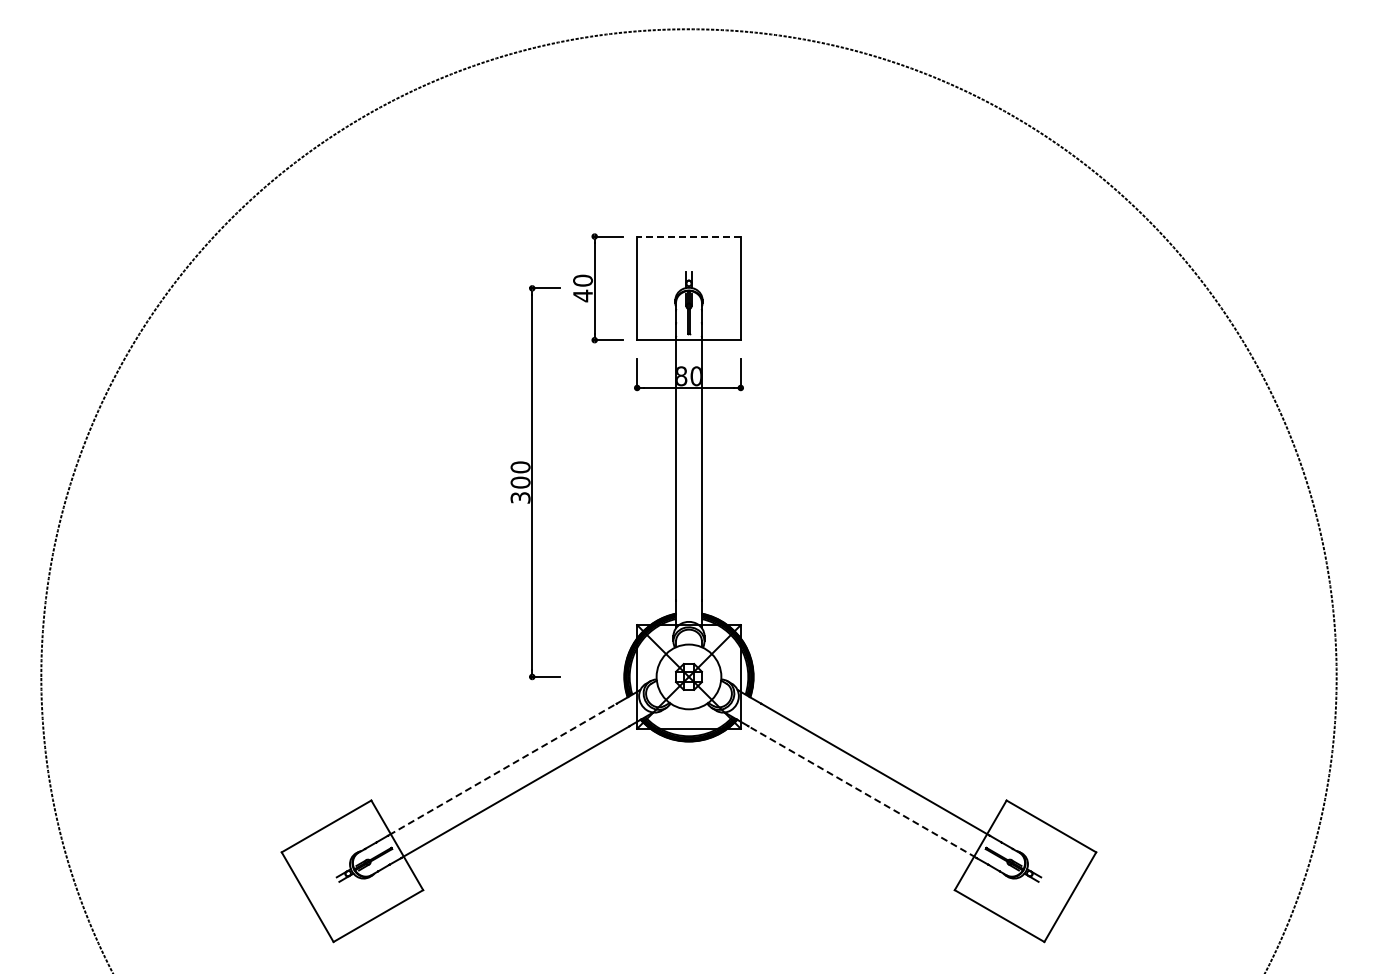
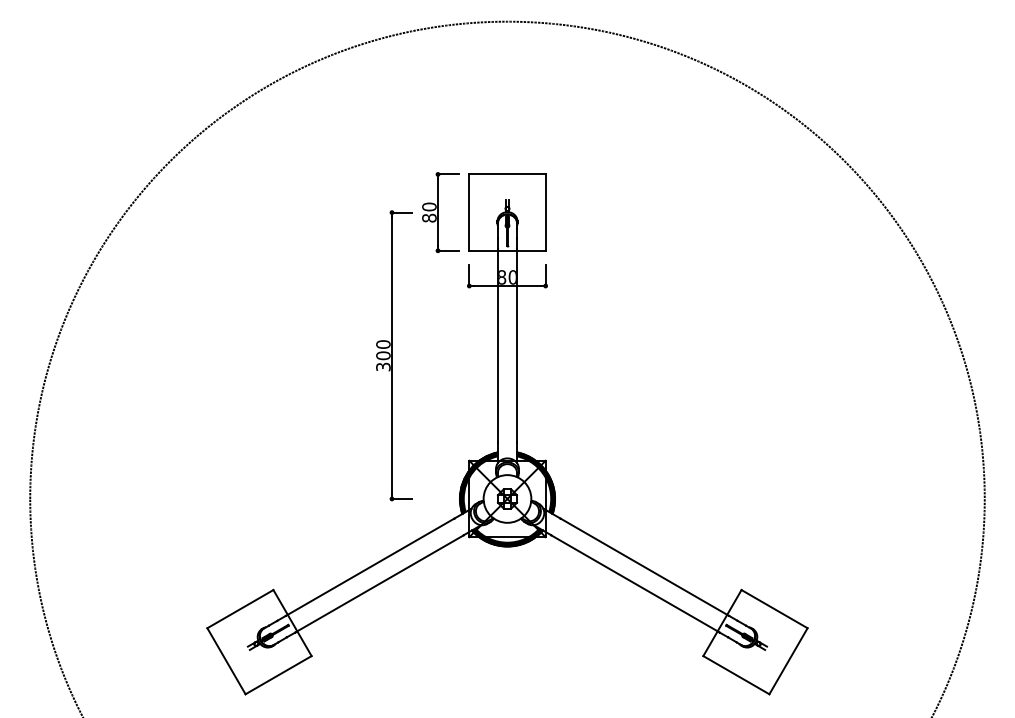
line: (689, 236) -> (507, 174), dashed -> solid
text: (583, 295) -> (429, 217), 40 -> 80
line: (503, 769) -> (370, 567), dashed -> solid
line: (861, 791) -> (634, 583), dashed -> solid

